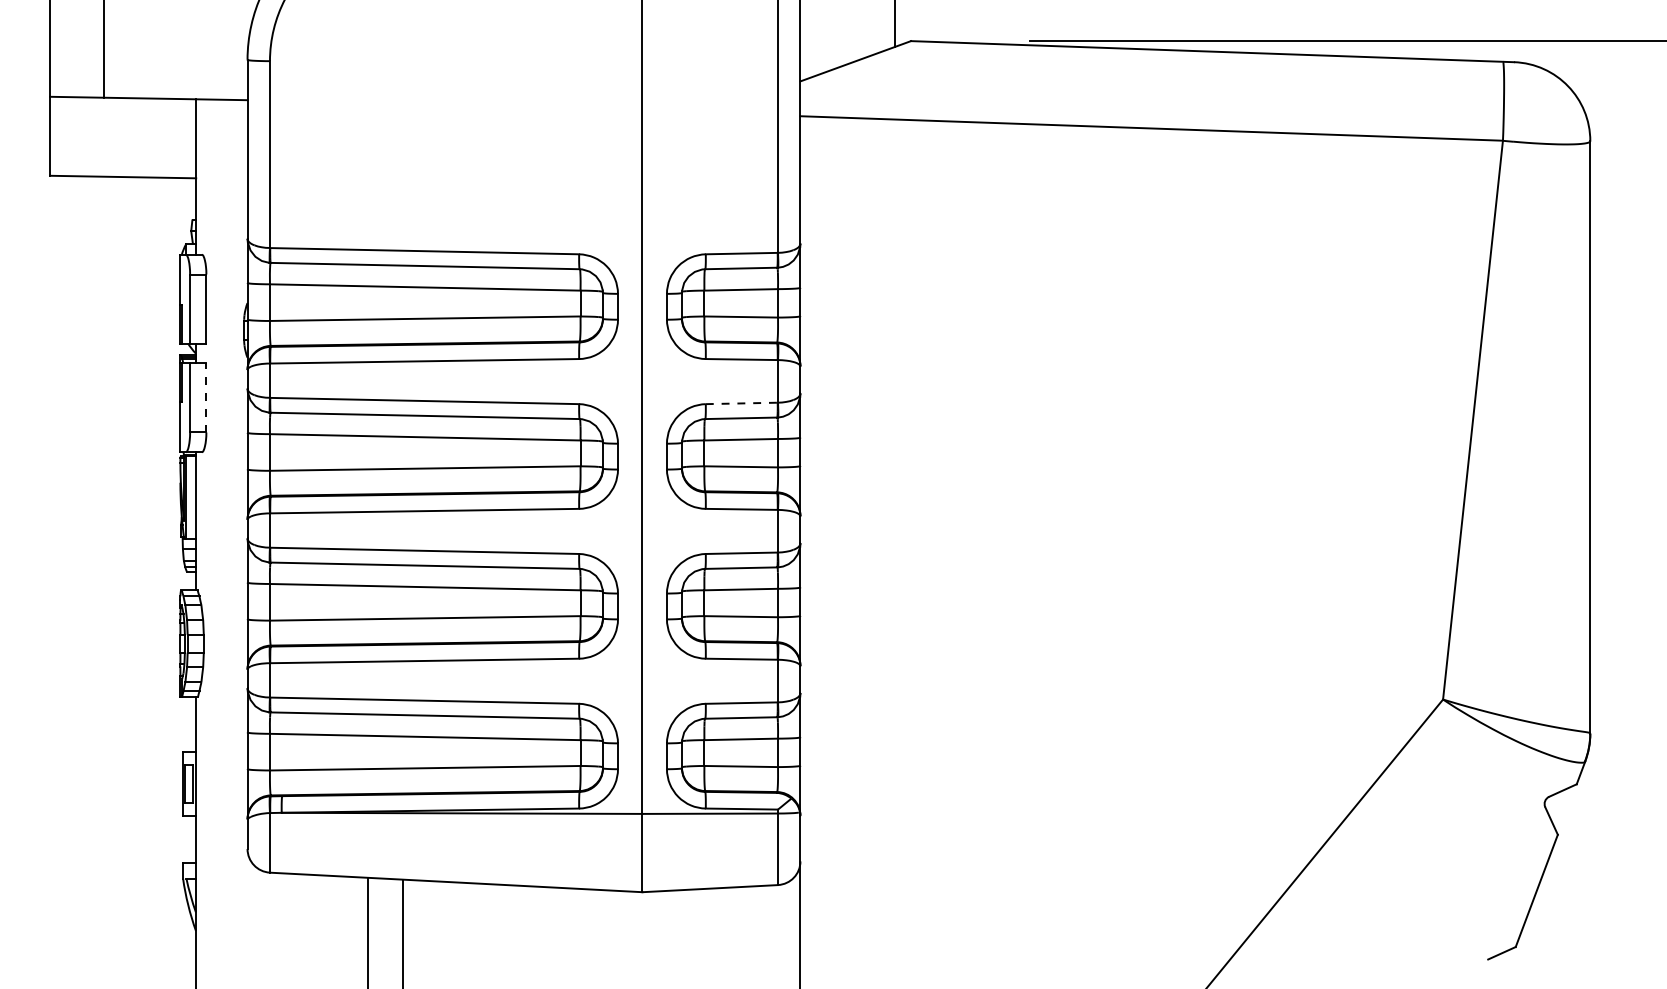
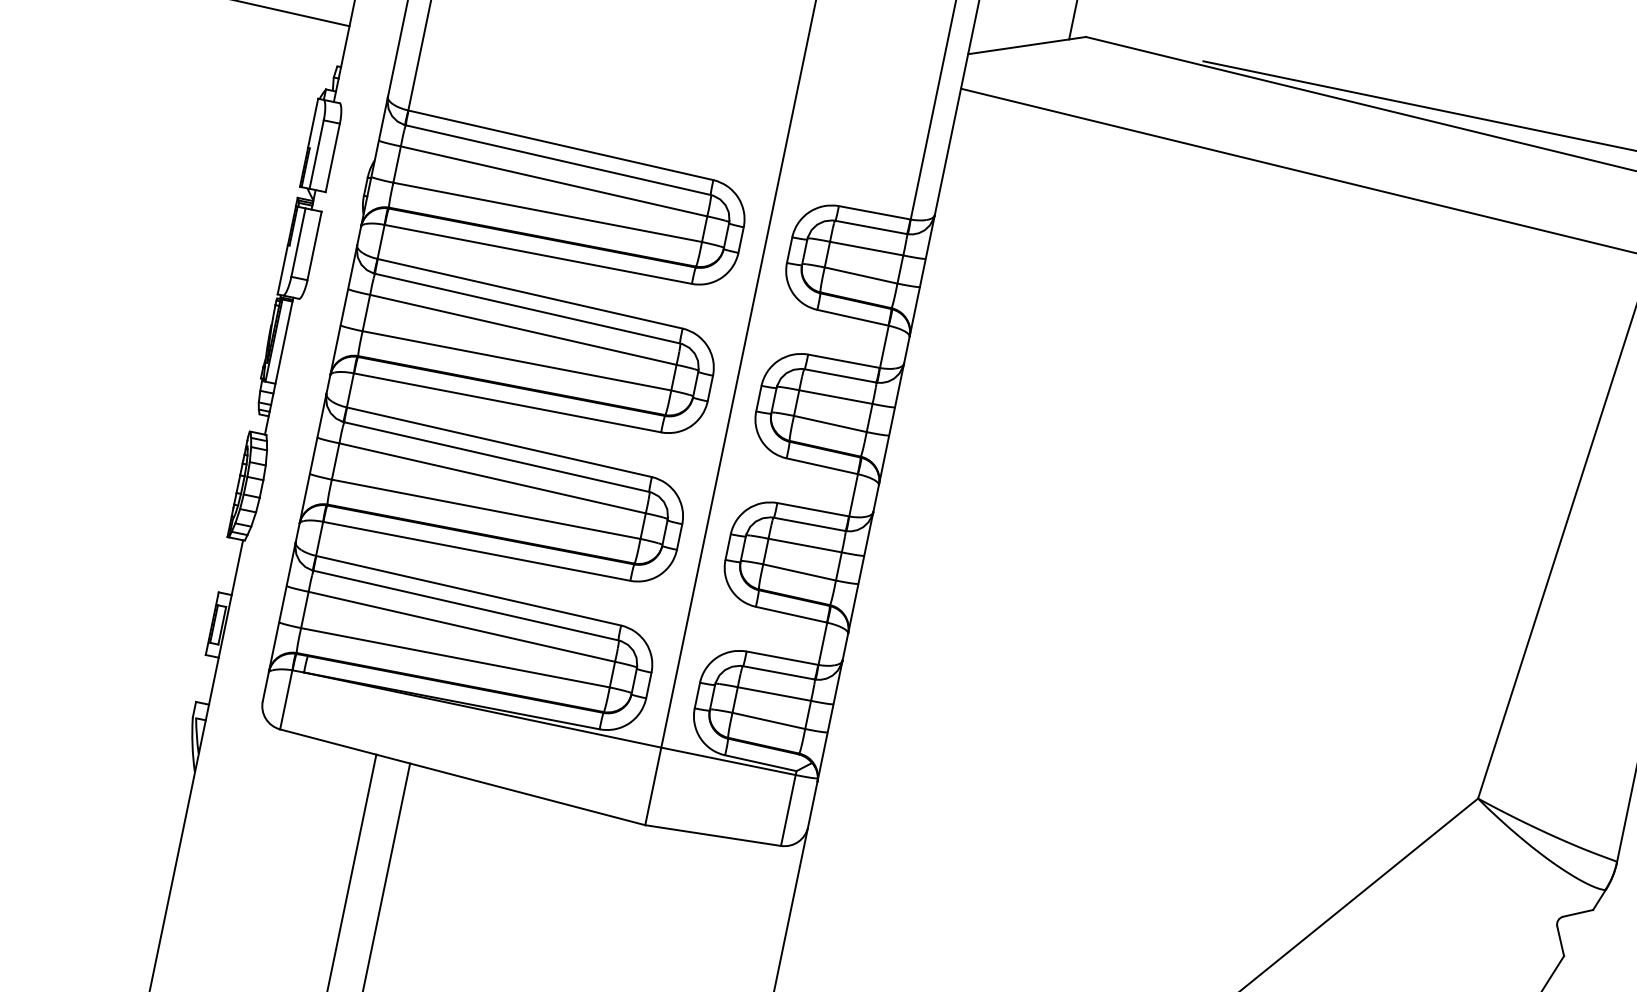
line: (206, 397) -> (314, 245), dashed -> solid
line: (742, 403) -> (844, 361), dashed -> solid

